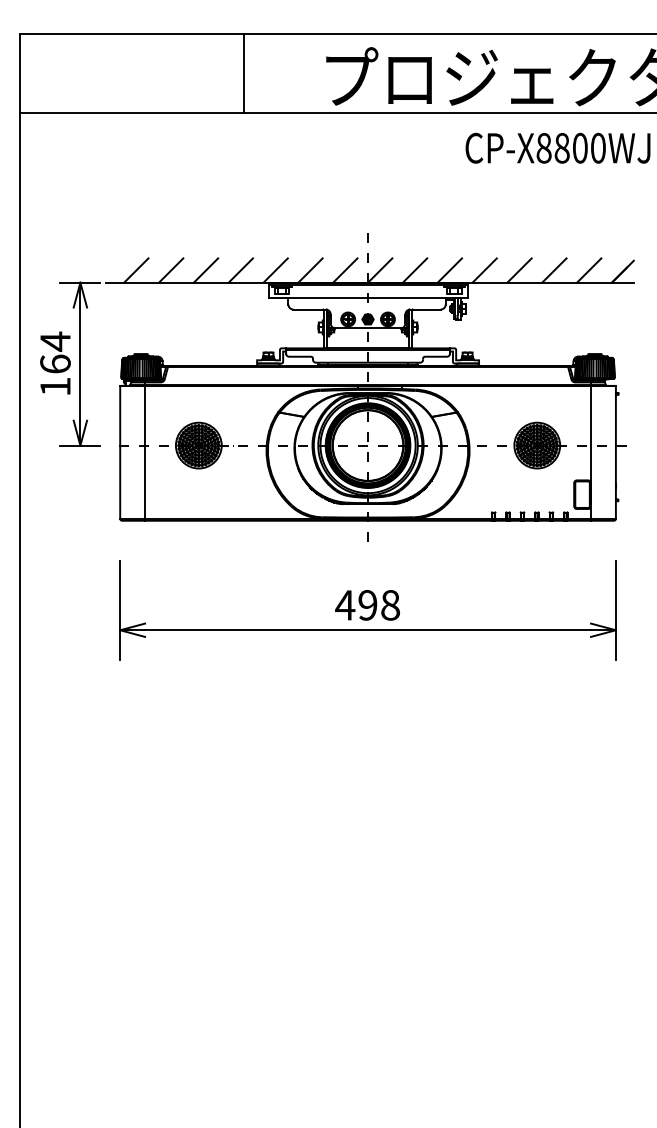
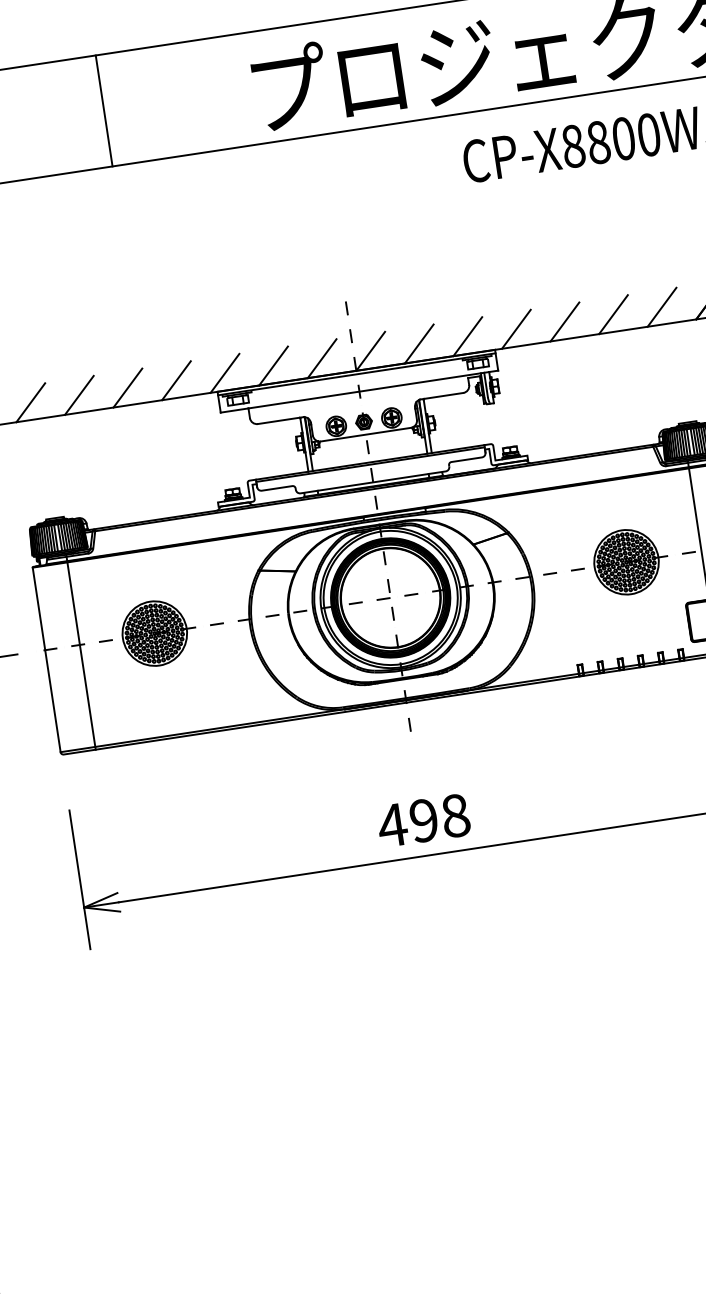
line: (243, 73) -> (103, 110), moved

